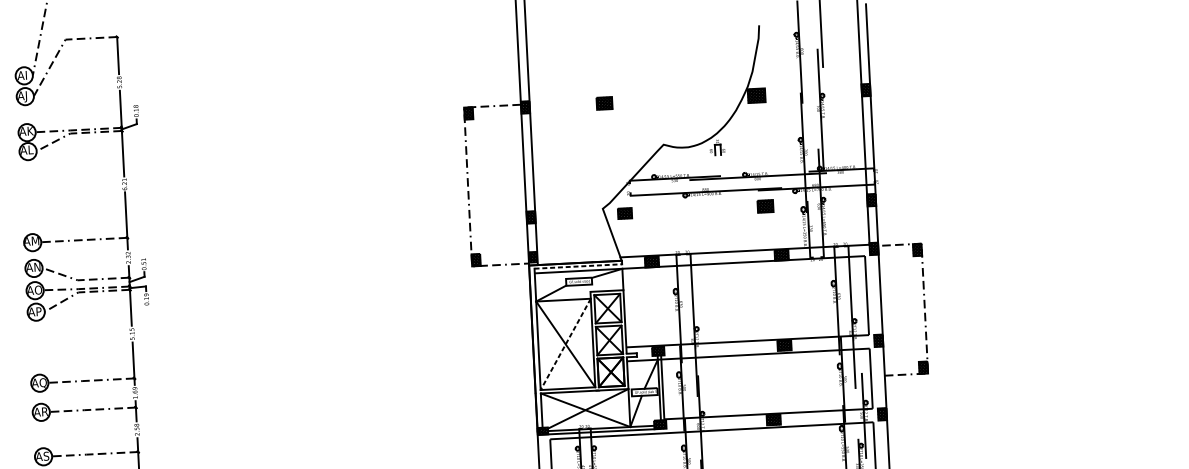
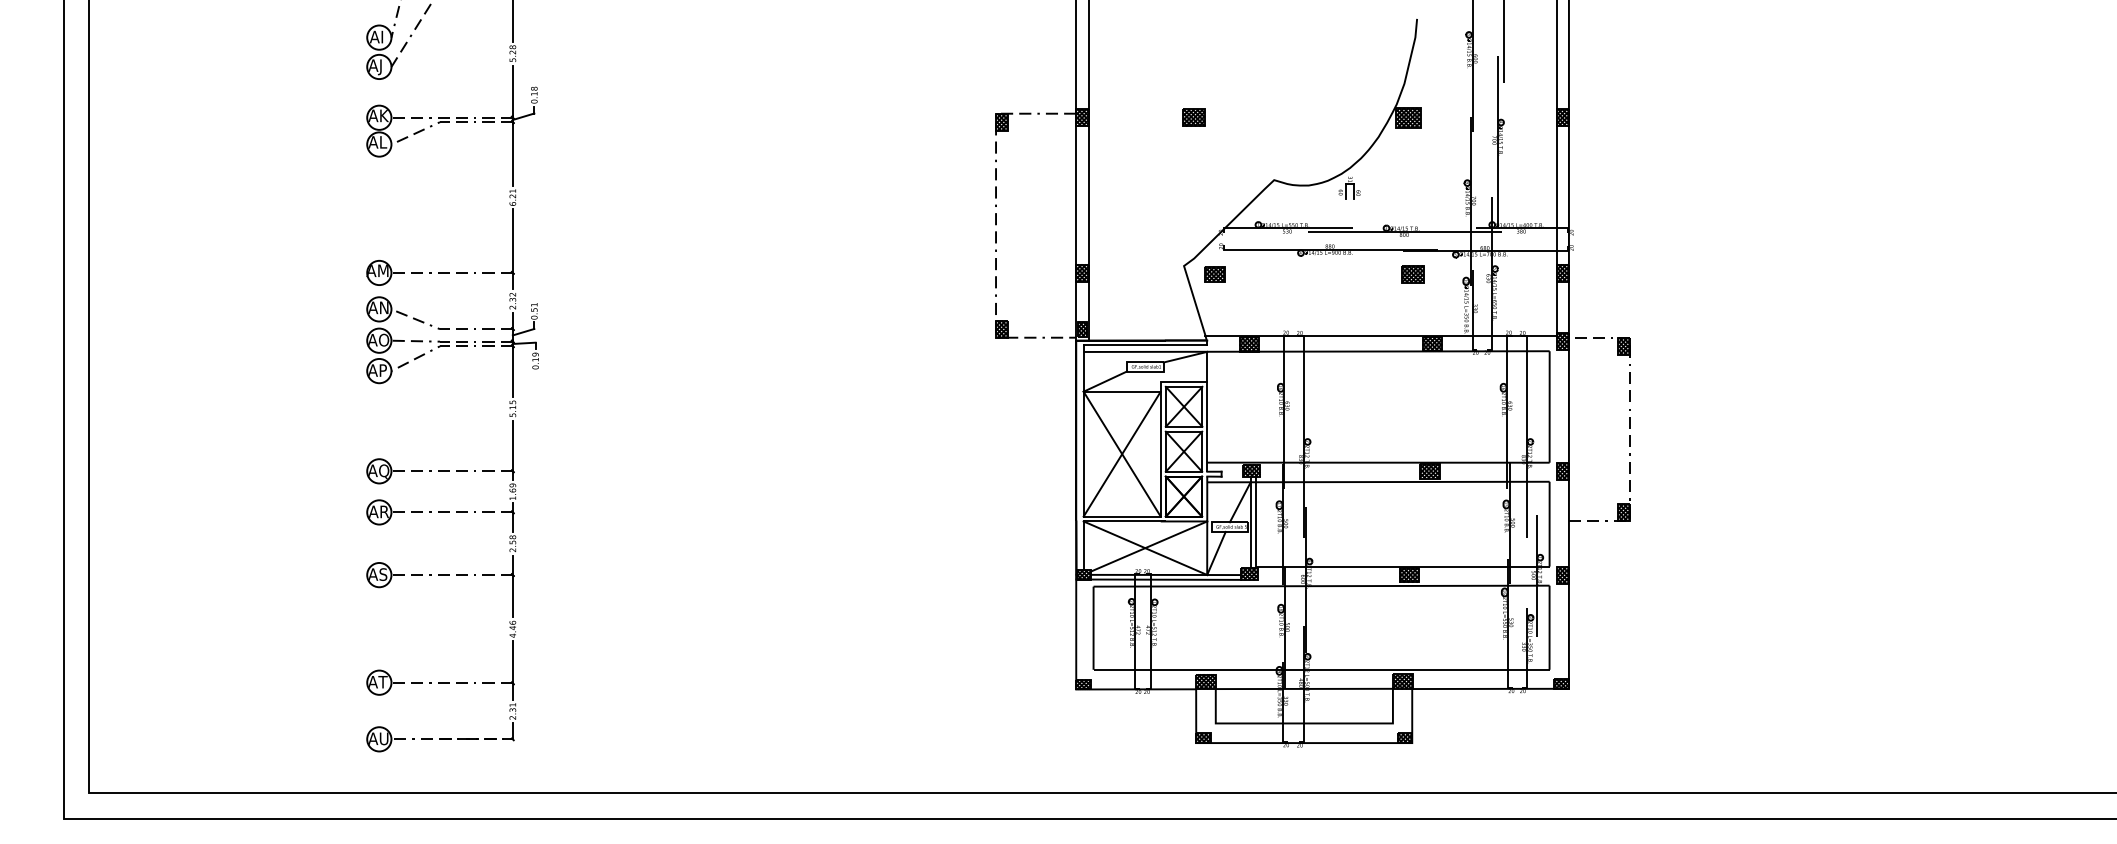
line: (578, 266) -> (1145, 345), dashed -> solid
line: (565, 344) -> (1121, 454), dashed -> solid

